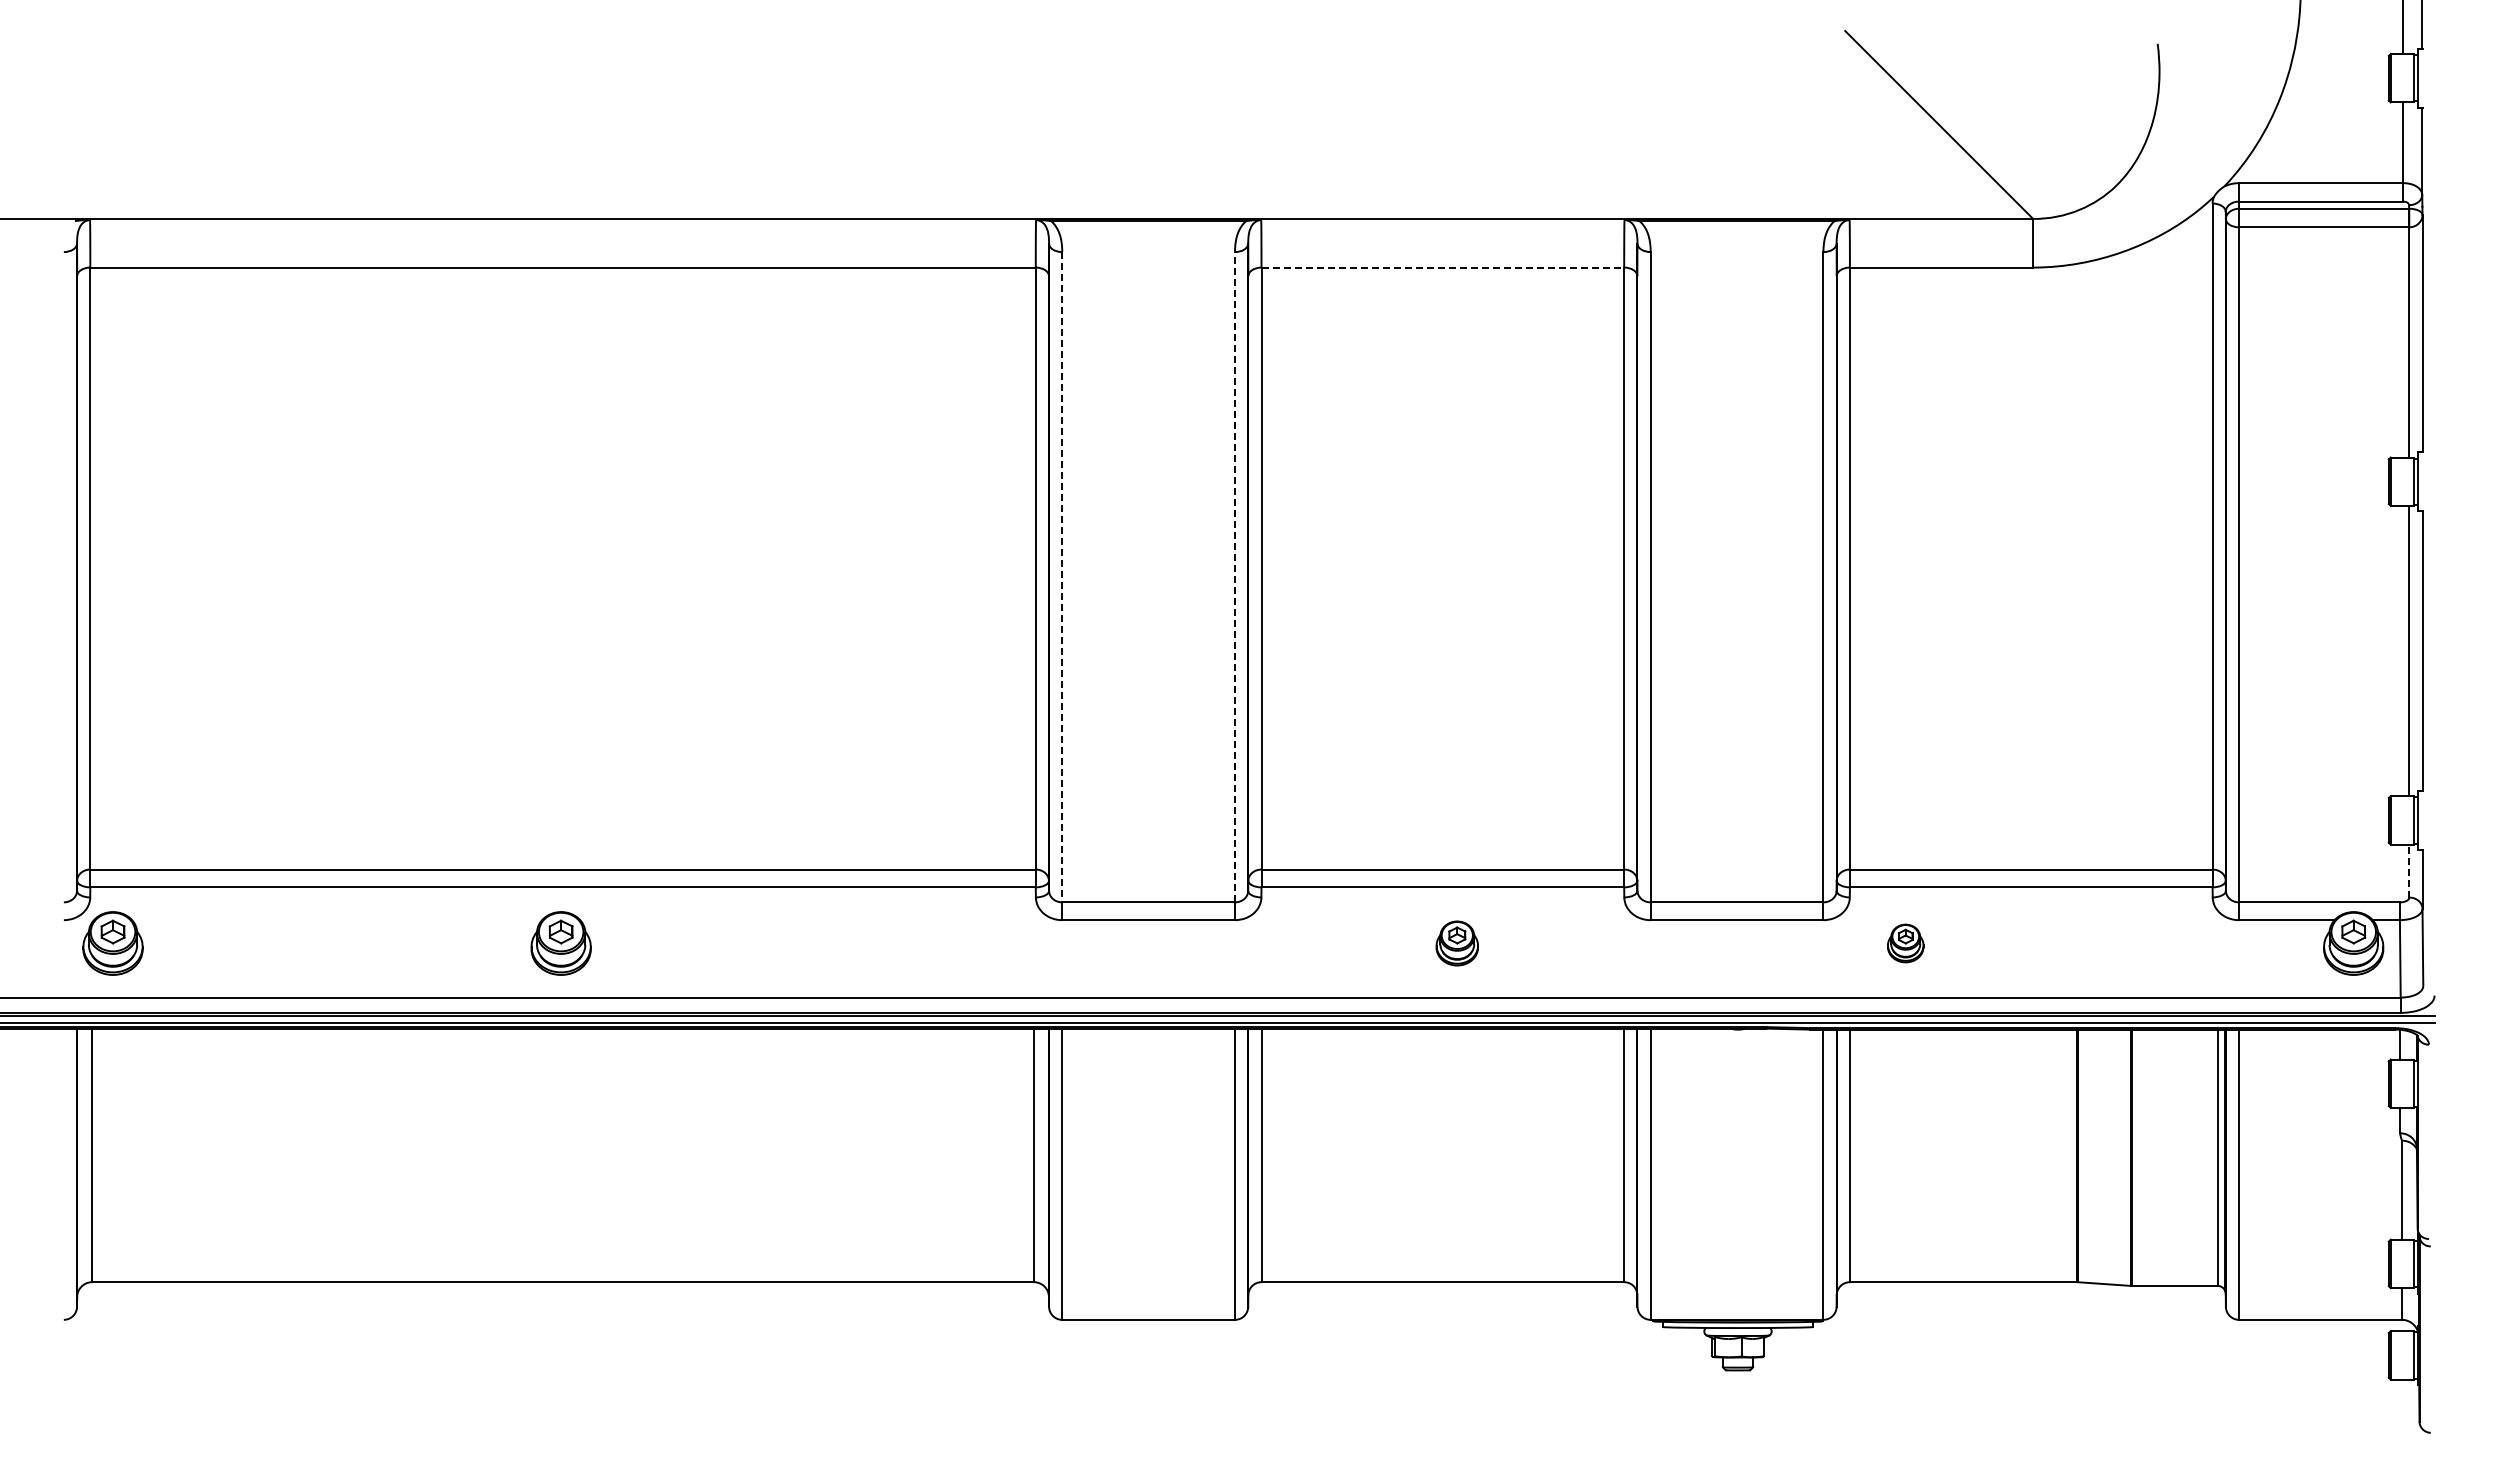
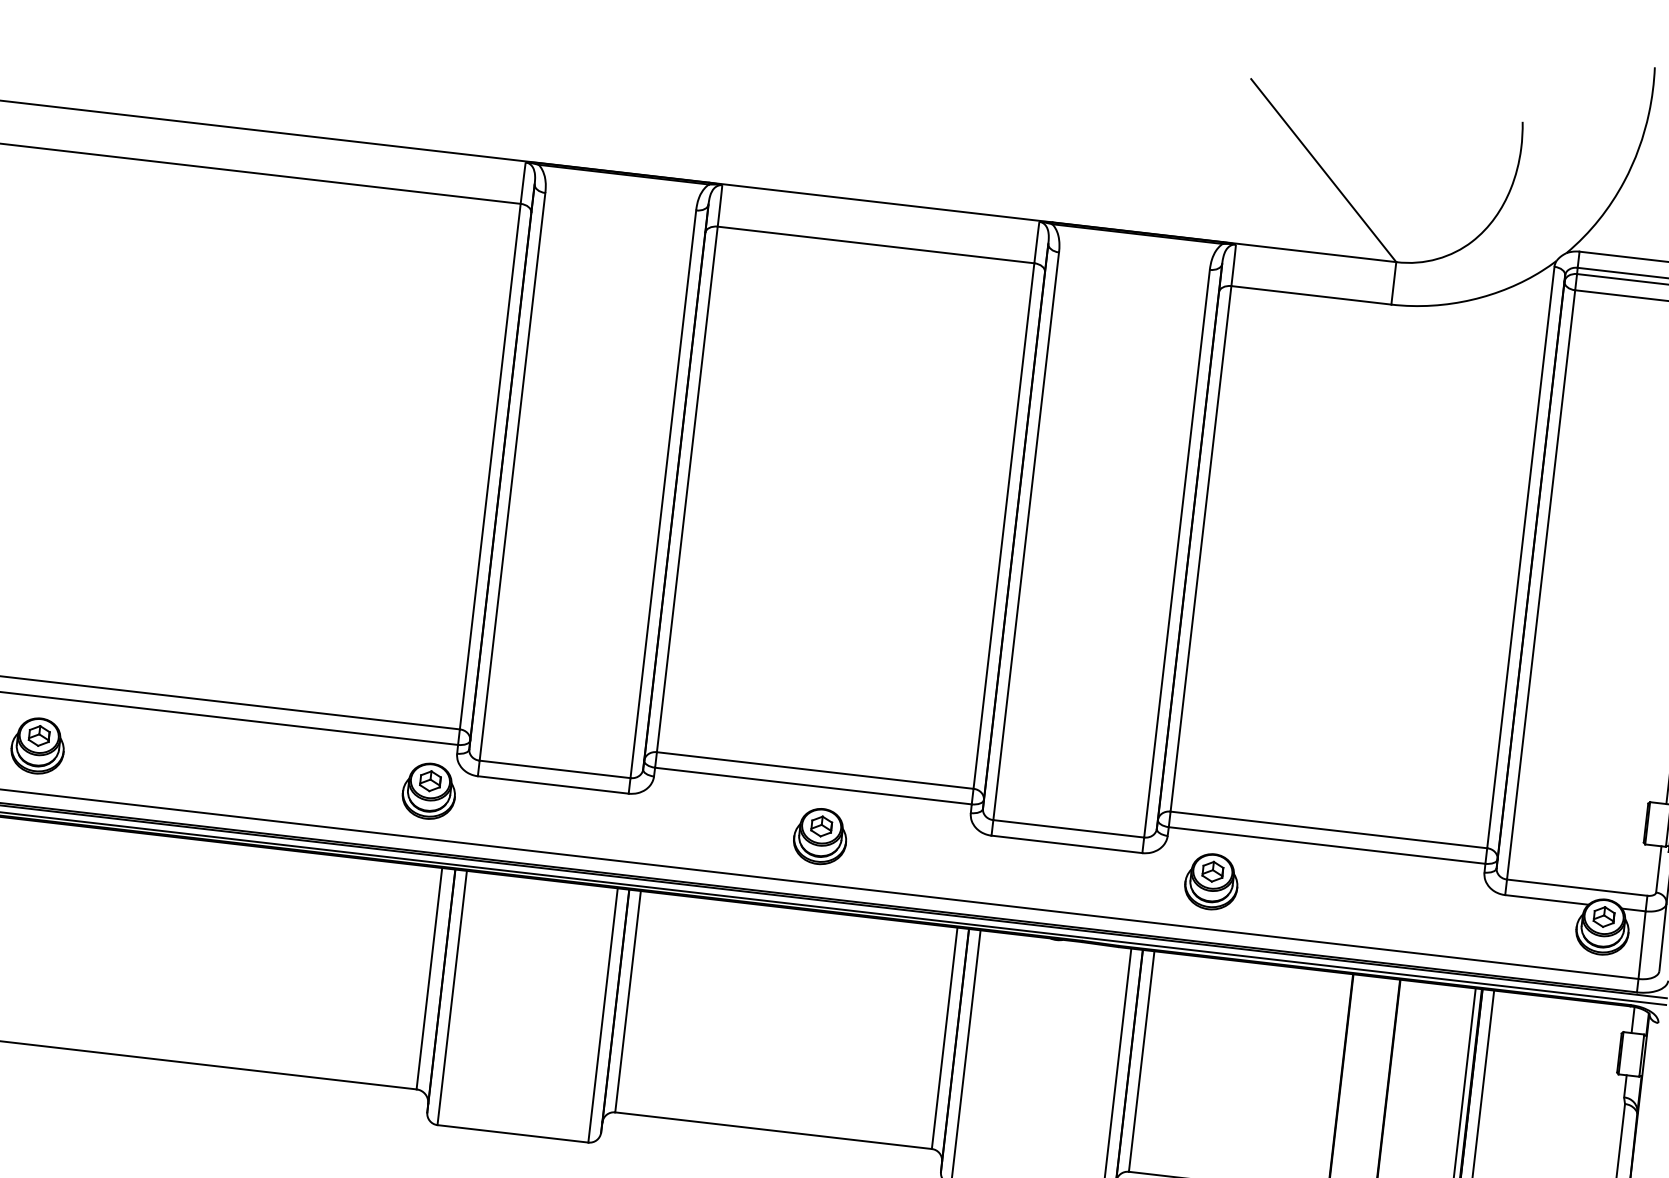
line: (1443, 267) -> (876, 244), dashed -> solid
line: (1235, 576) -> (663, 493), dashed -> solid
line: (1062, 577) -> (512, 477), dashed -> solid
line: (2409, 870) -> (1659, 868), dashed -> solid
part: (1008, 943) -> (428, 791), added
part: (1456, 943) -> (819, 836), size x1.43
part: (1905, 943) -> (1211, 881), size x1.67

